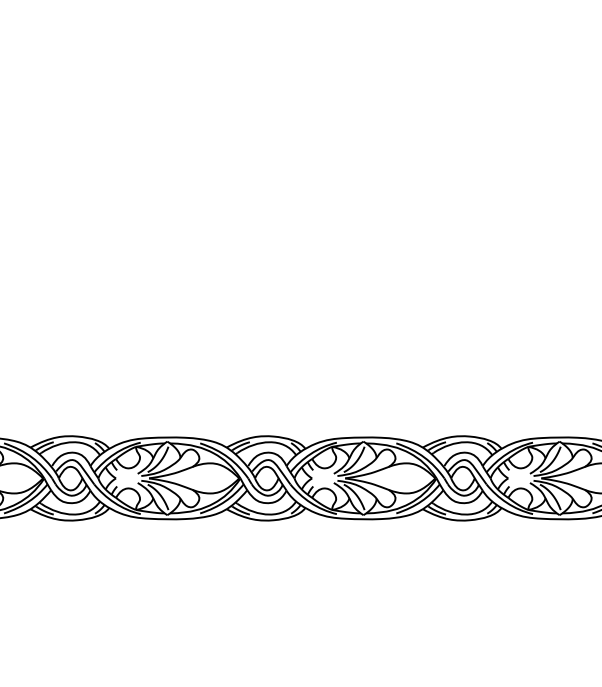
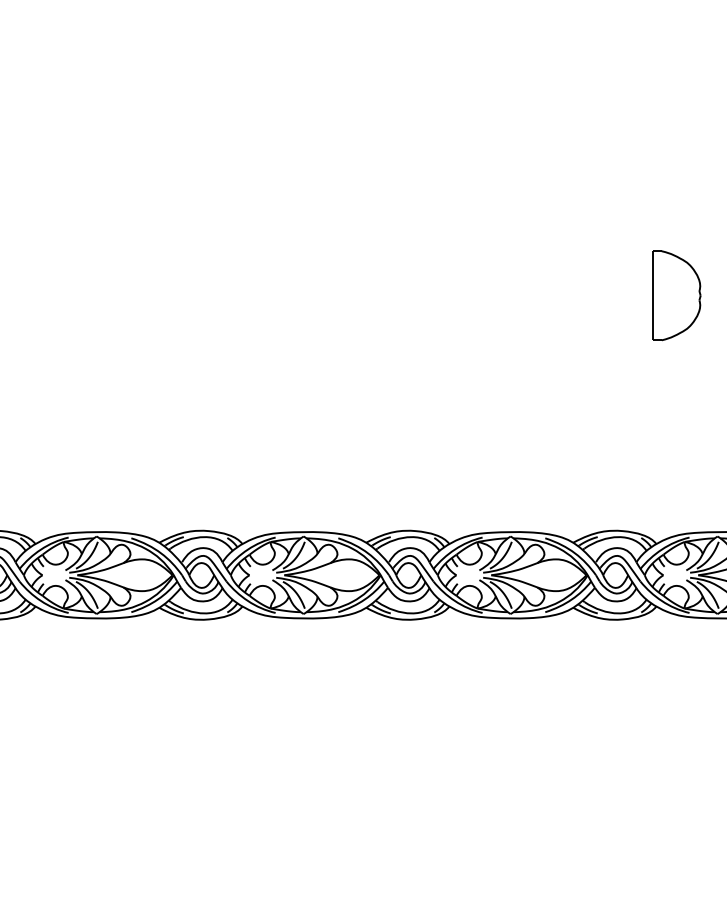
part: (520, 213) -> (676, 295), added

